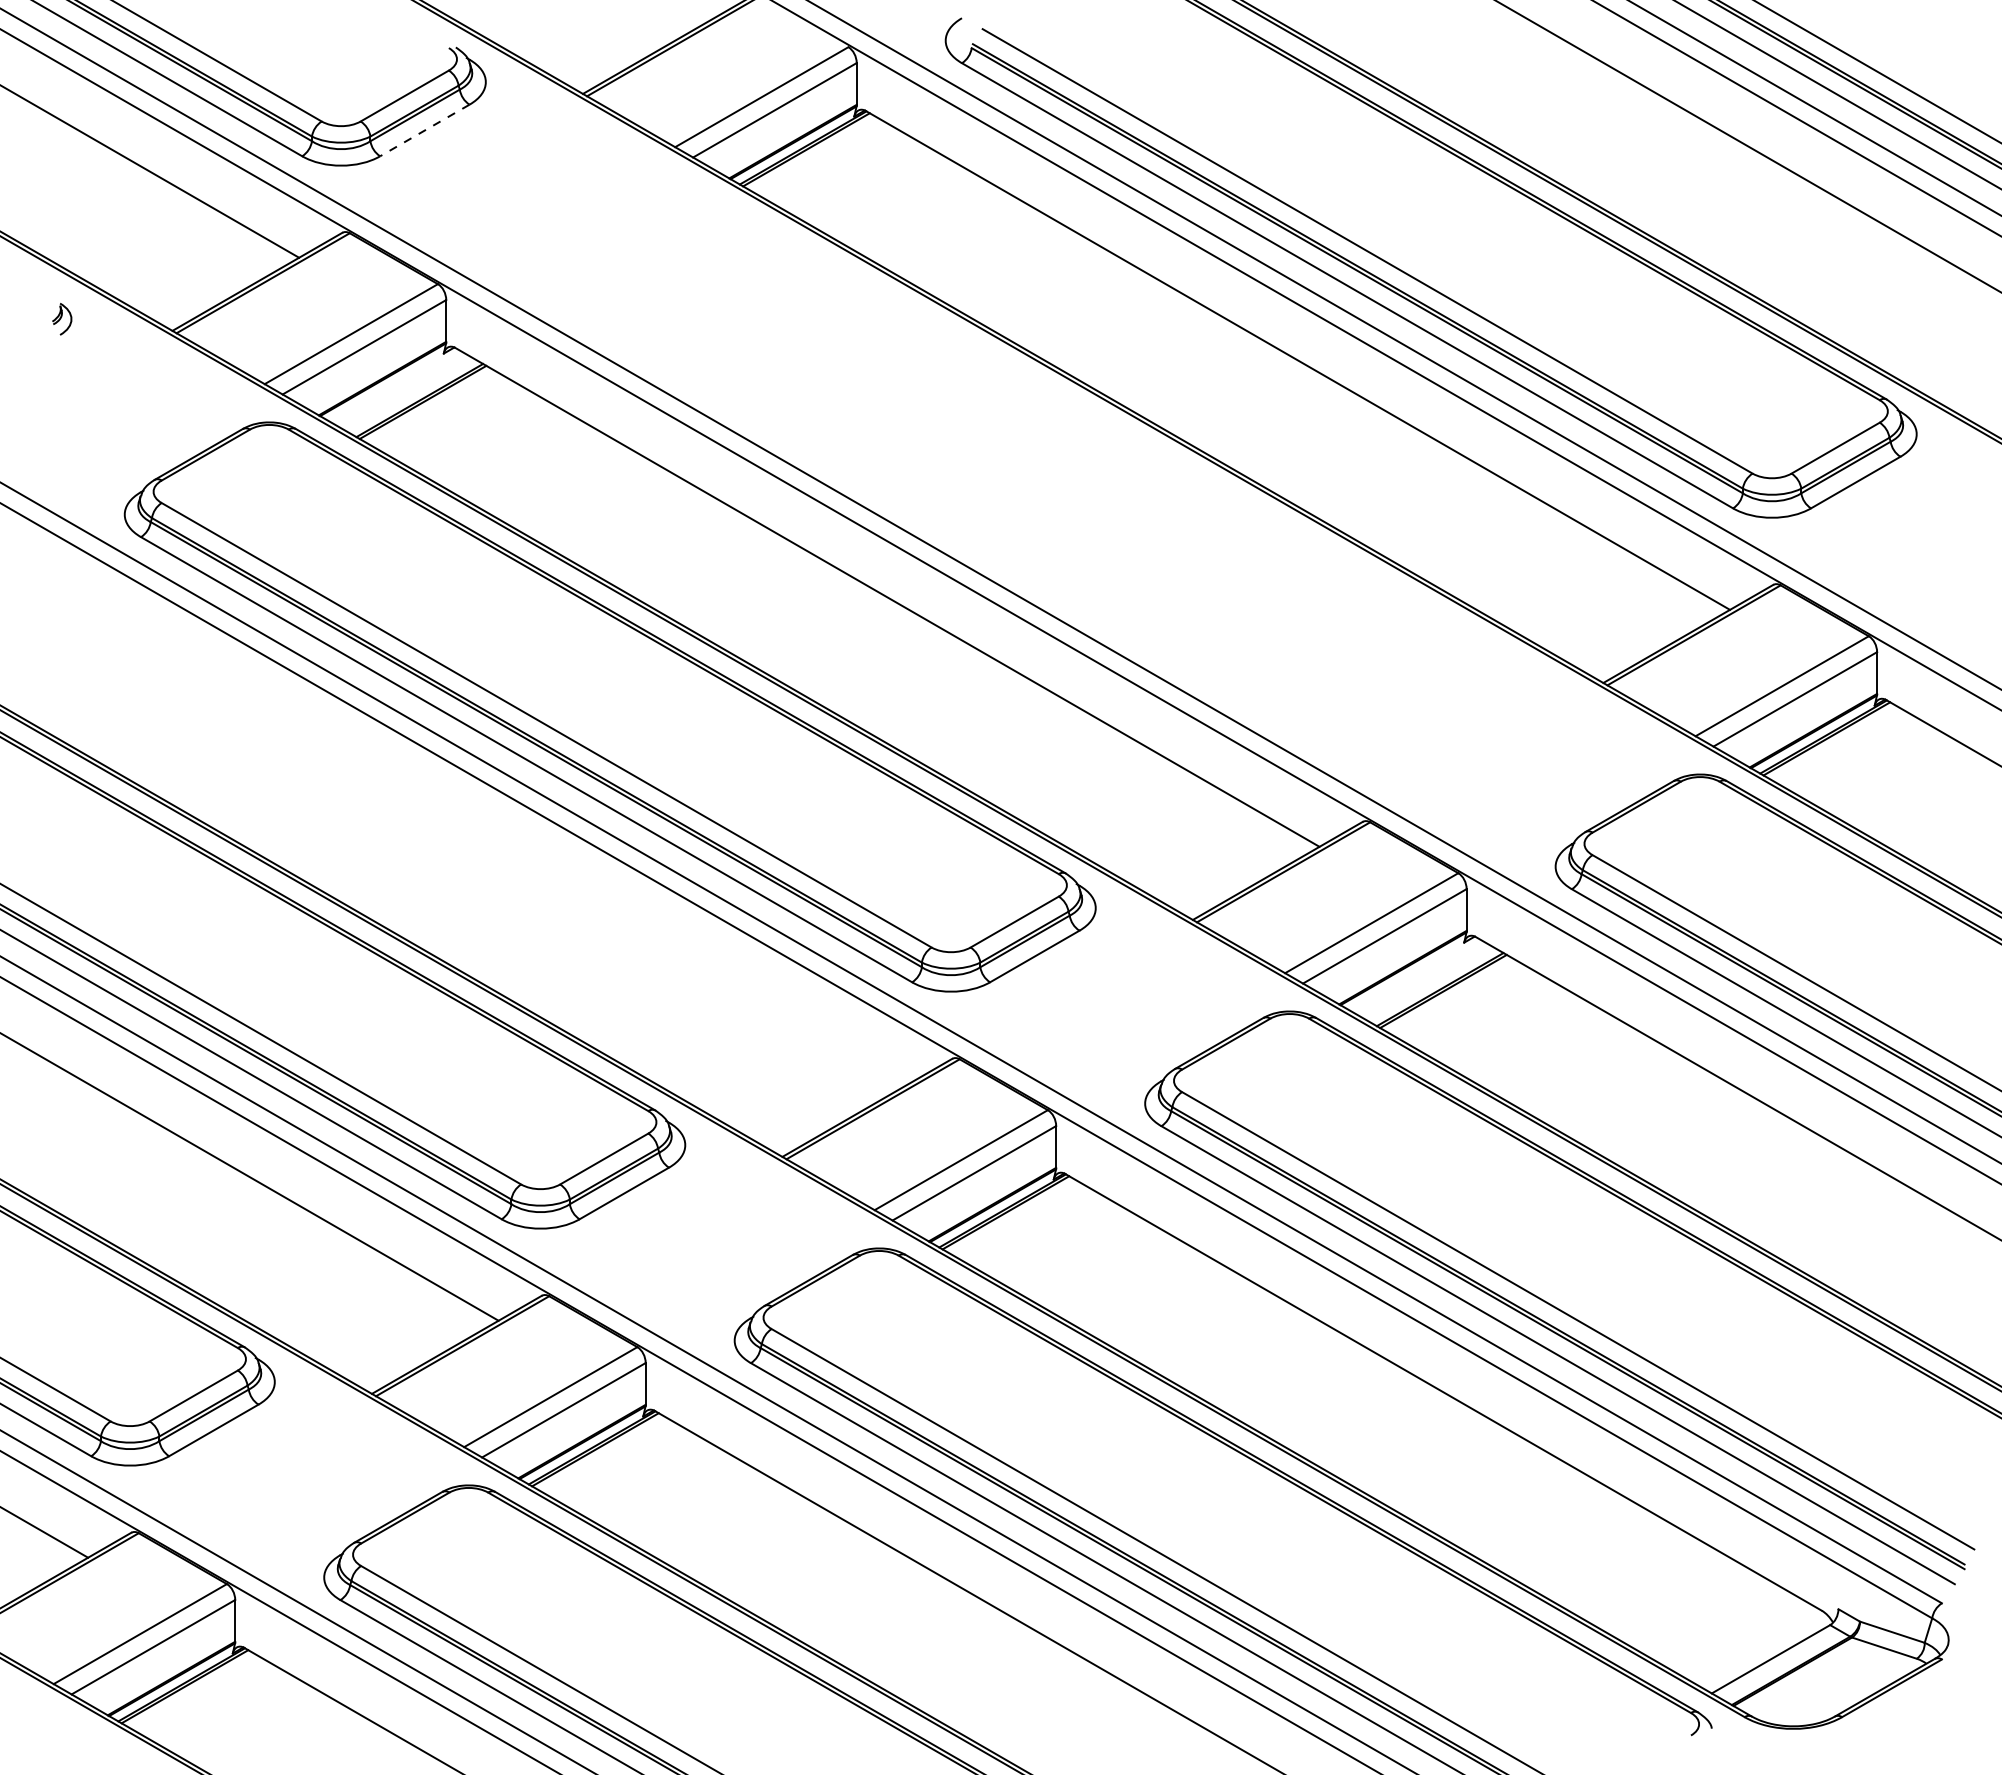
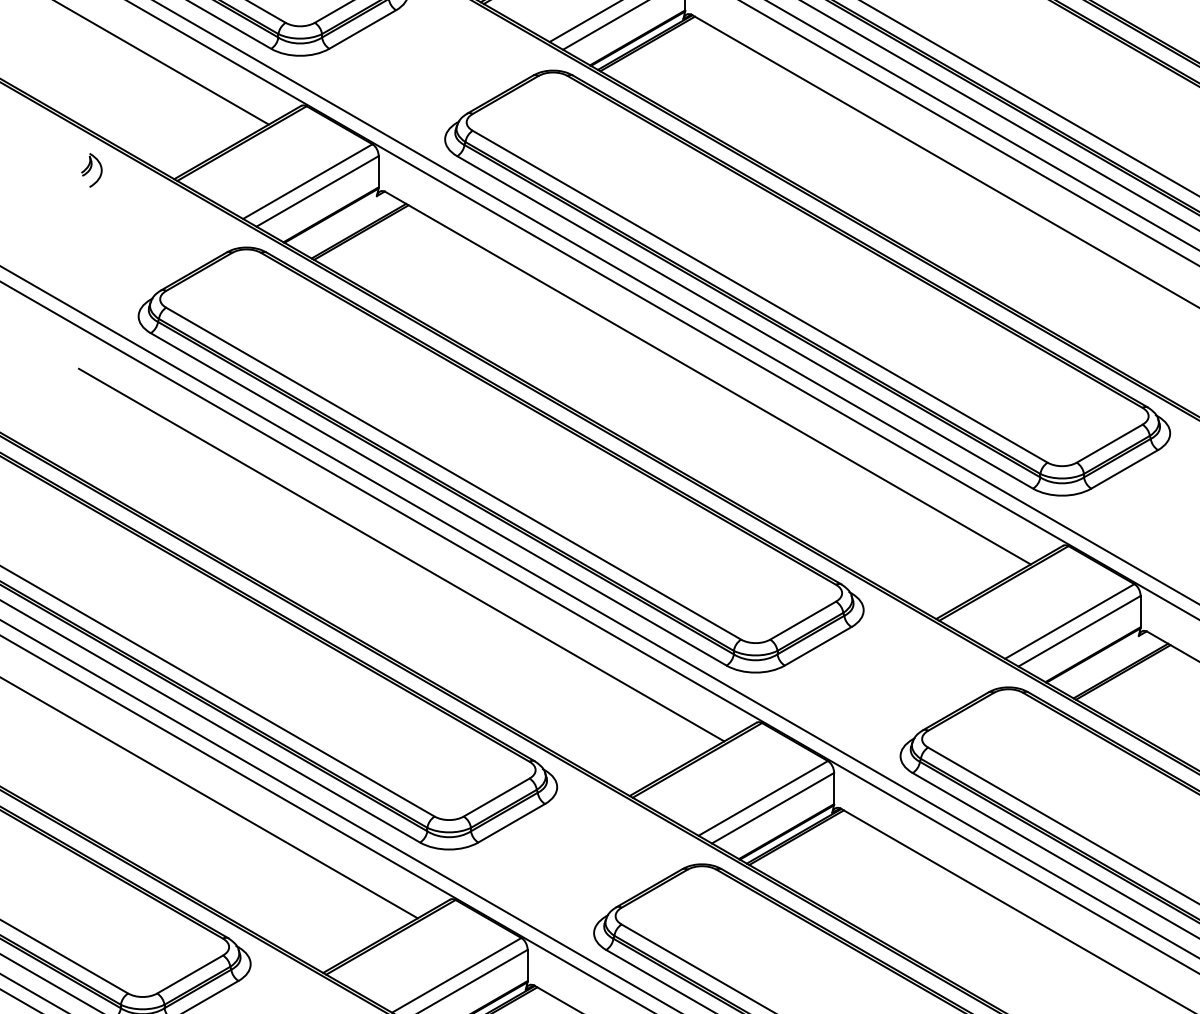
line: (424, 130) -> (362, 29), dashed -> solid
part: (62, 319) -> (92, 170), size x1.43
part: (1020, 469) -> (807, 282), added
line: (476, 833) -> (401, 554), added

